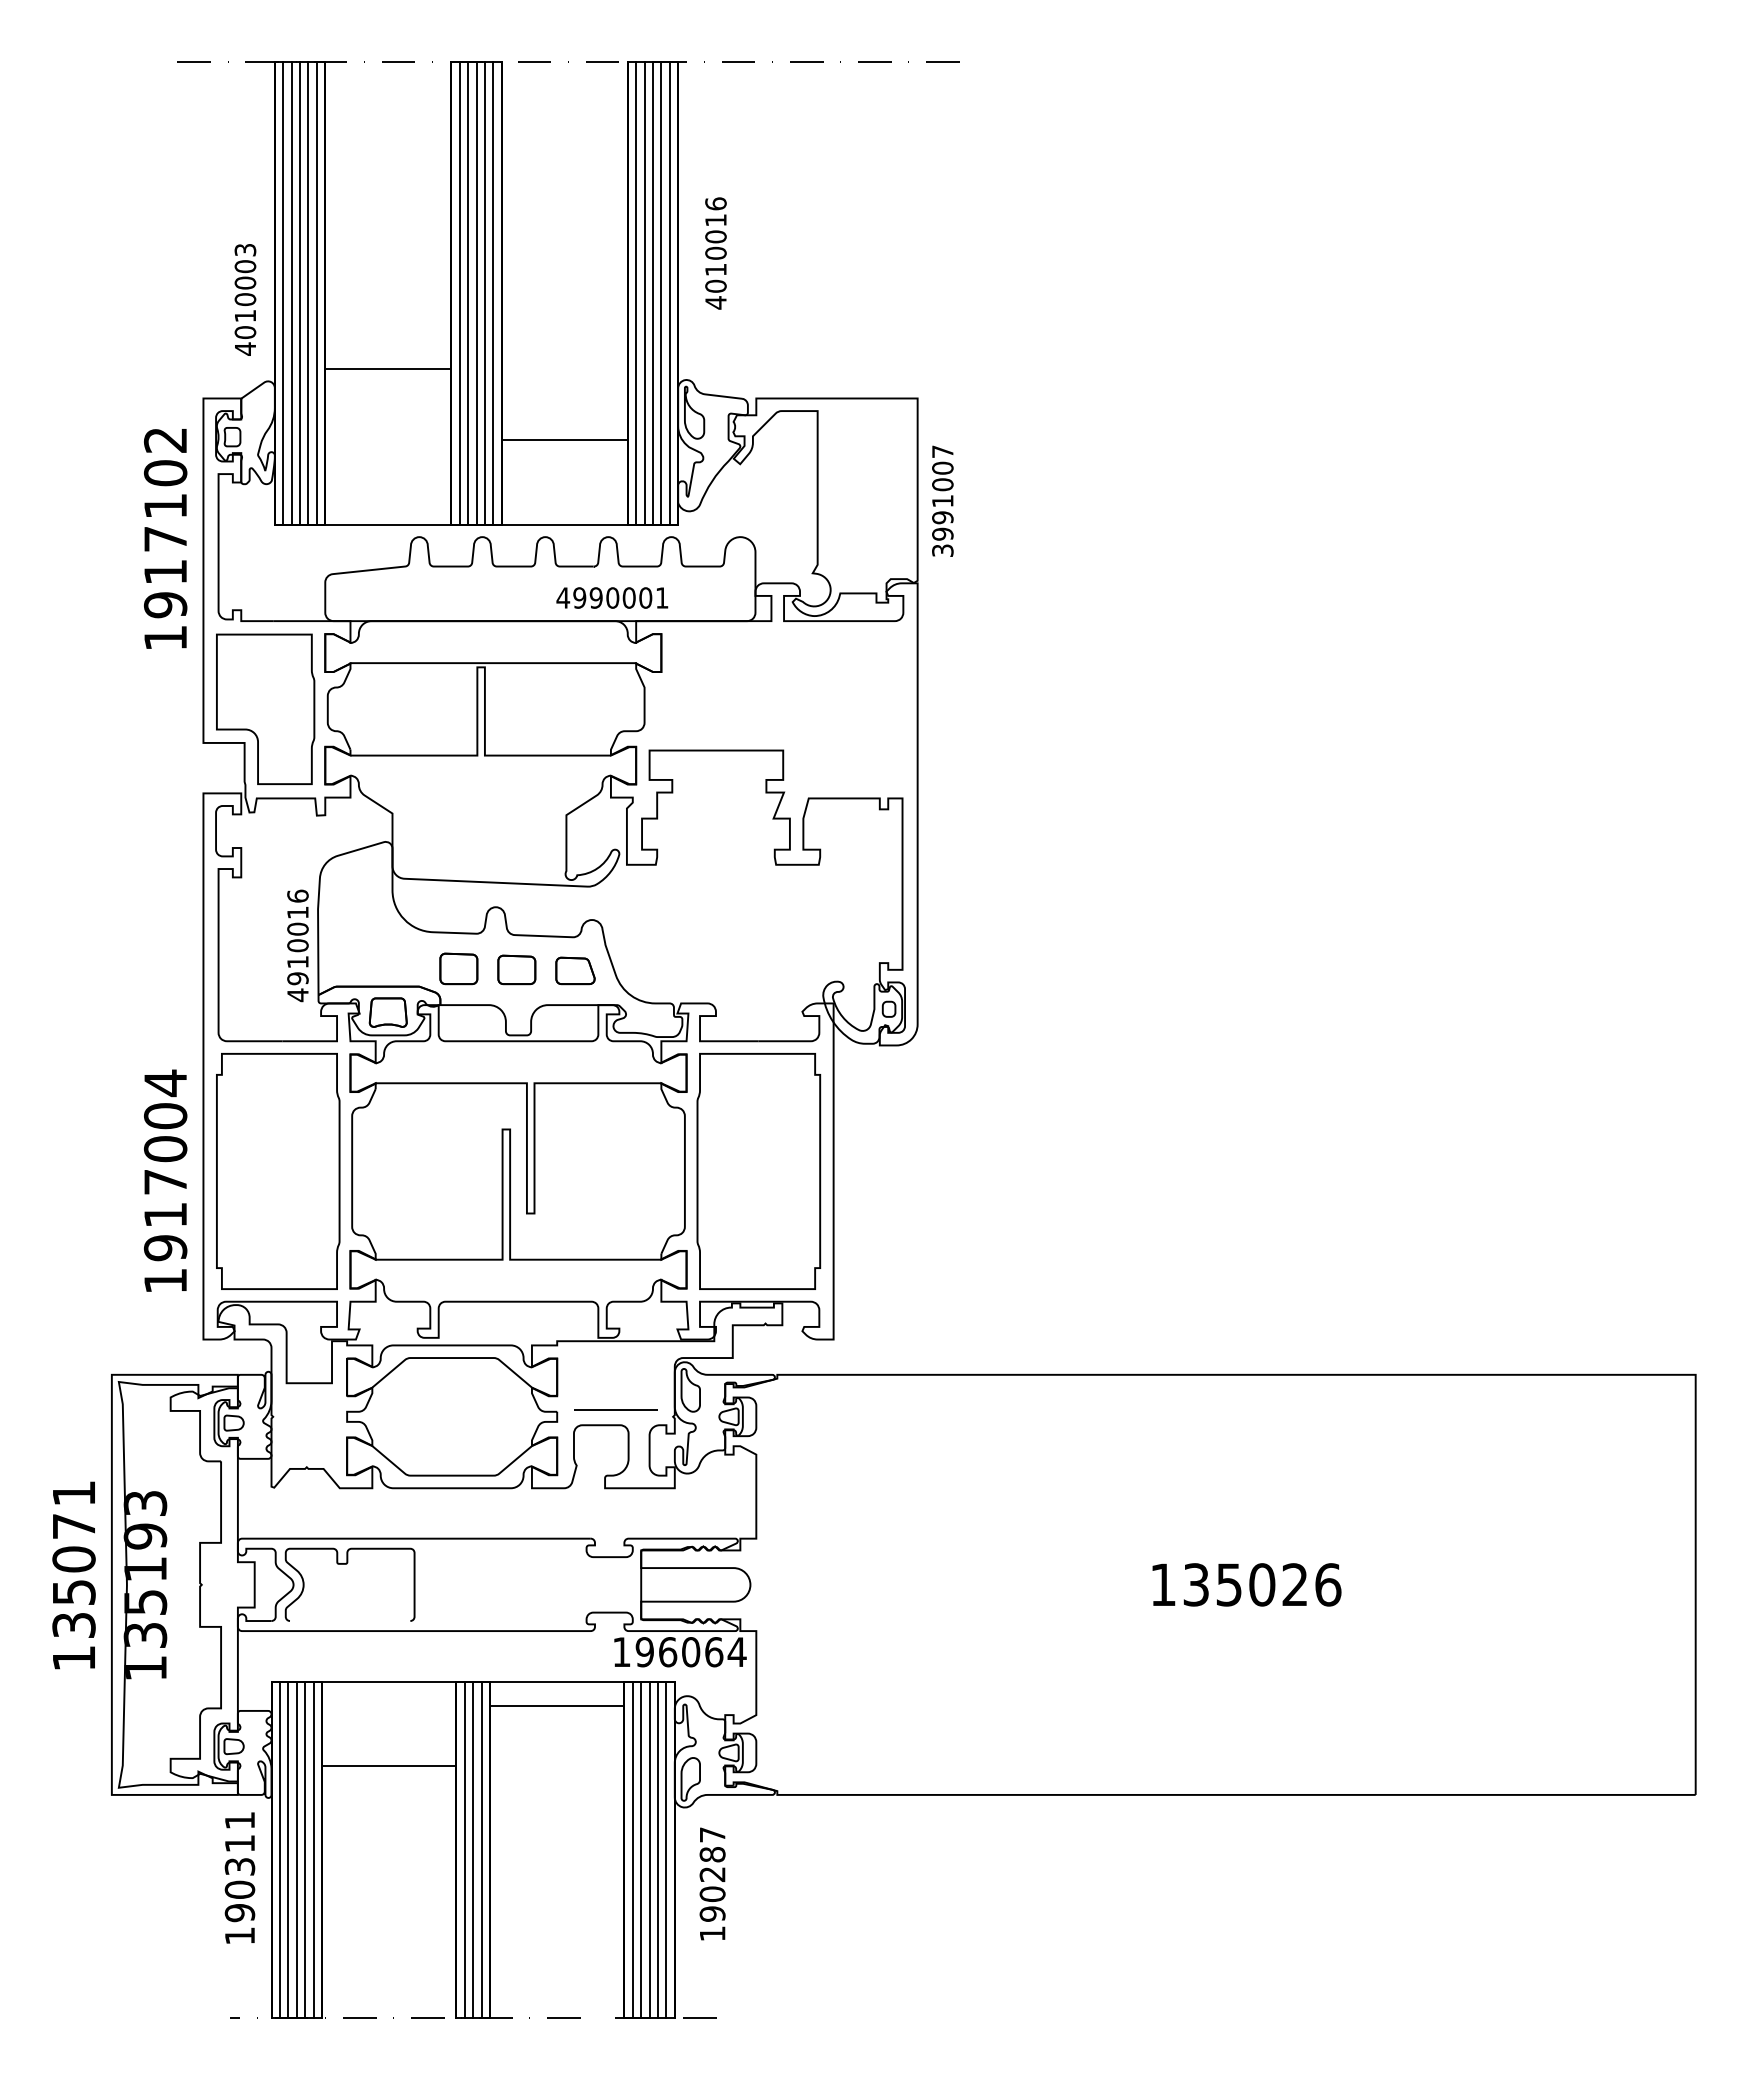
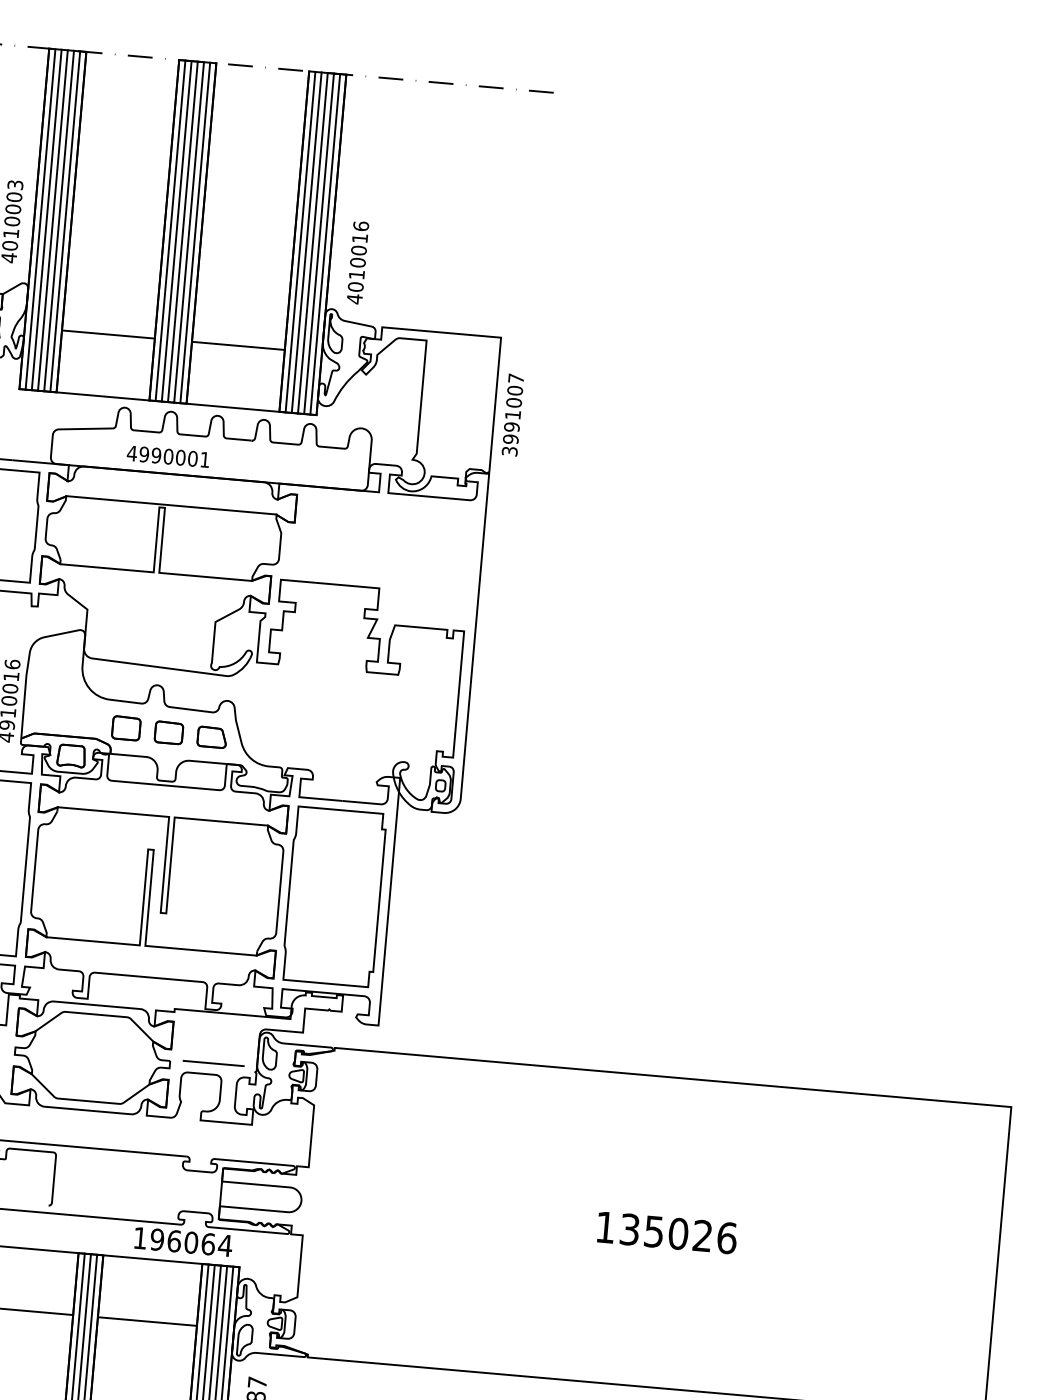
text: (715, 253) -> (357, 262), moved
line: (388, 369) -> (108, 334), moved
text: (612, 597) -> (168, 456), moved
text: (680, 1652) -> (183, 1242), moved
line: (556, 1705) -> (146, 1321), moved

